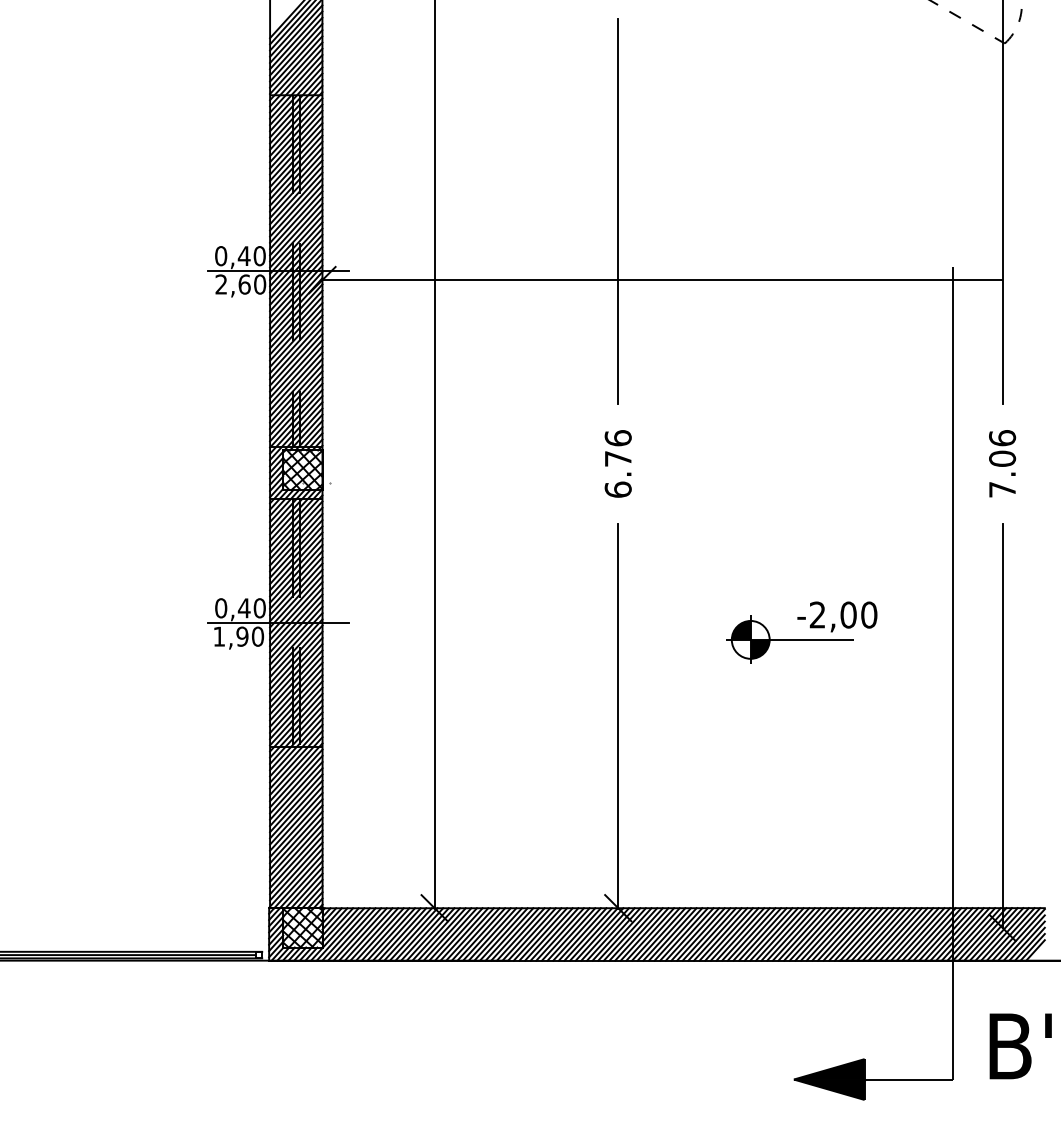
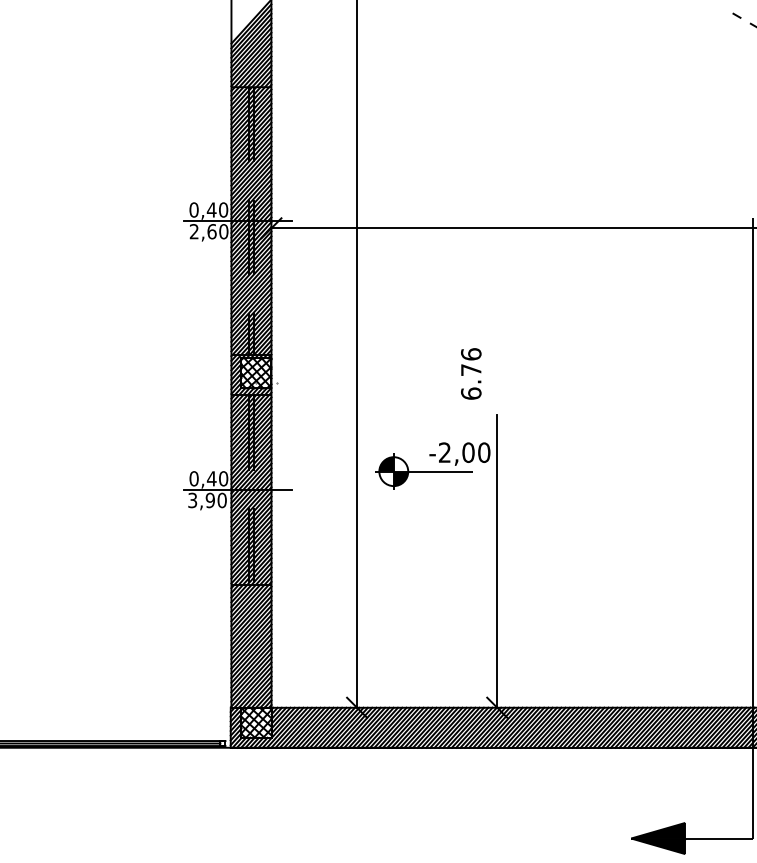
line: (618, 211) -> (497, 175), removed
text: (617, 463) -> (470, 373), moved
text: (219, 636) -> (192, 500), 1,90 -> 3,90
part: (801, 639) -> (432, 471), moved

